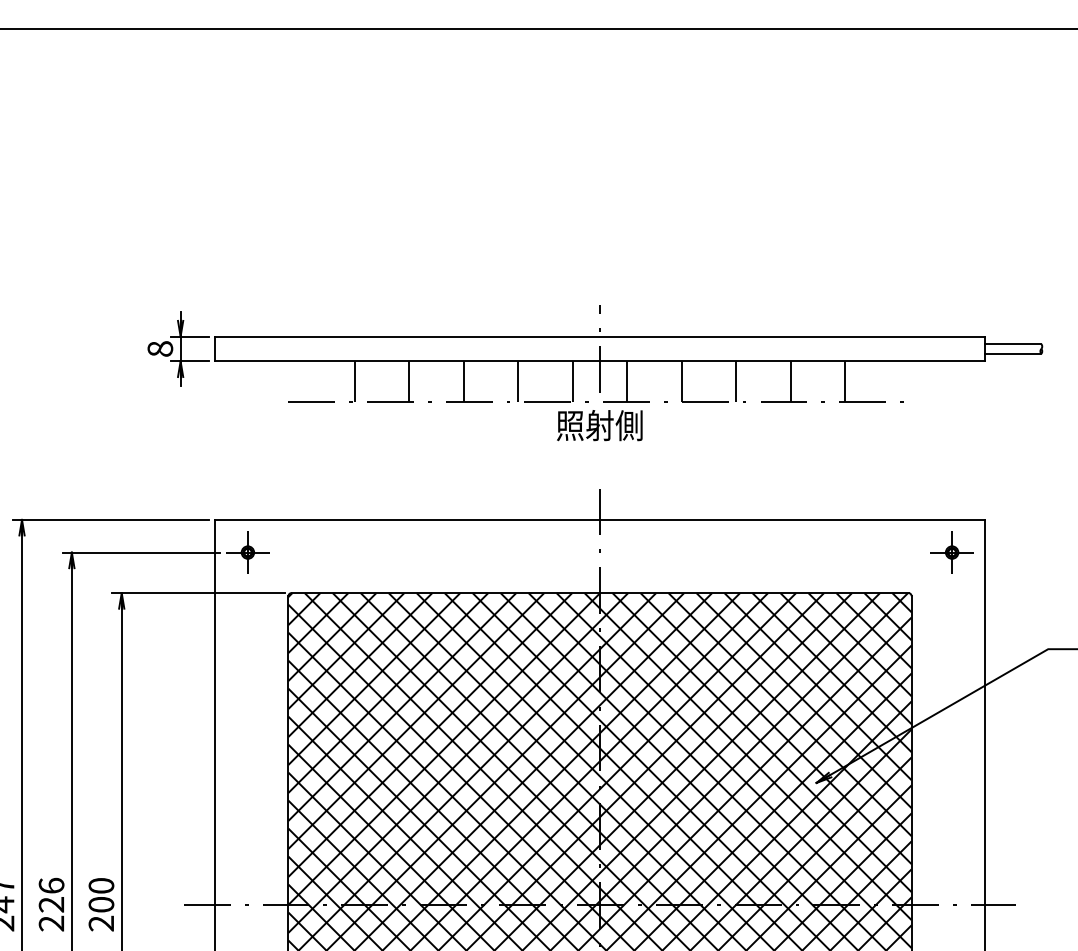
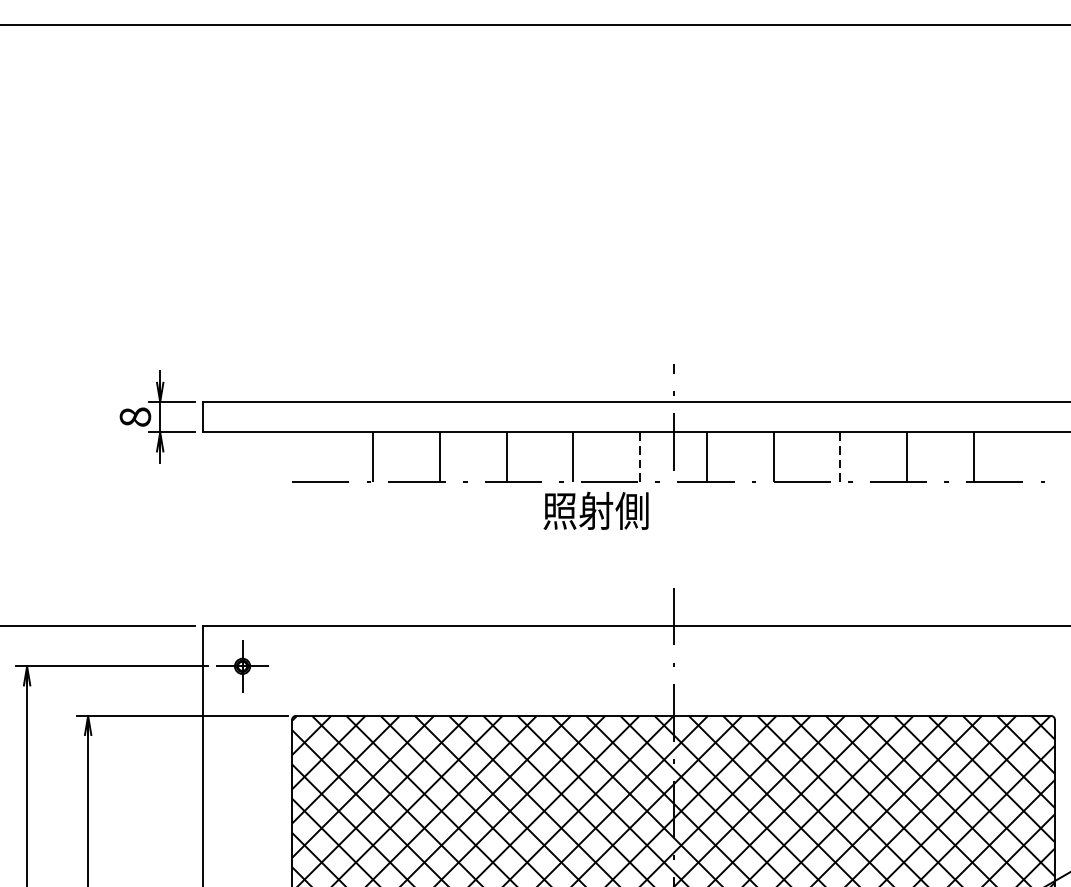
line: (572, 381) -> (639, 456), solid -> dashed
line: (736, 381) -> (840, 456), solid -> dashed
text: (599, 425) -> (595, 510), moved

